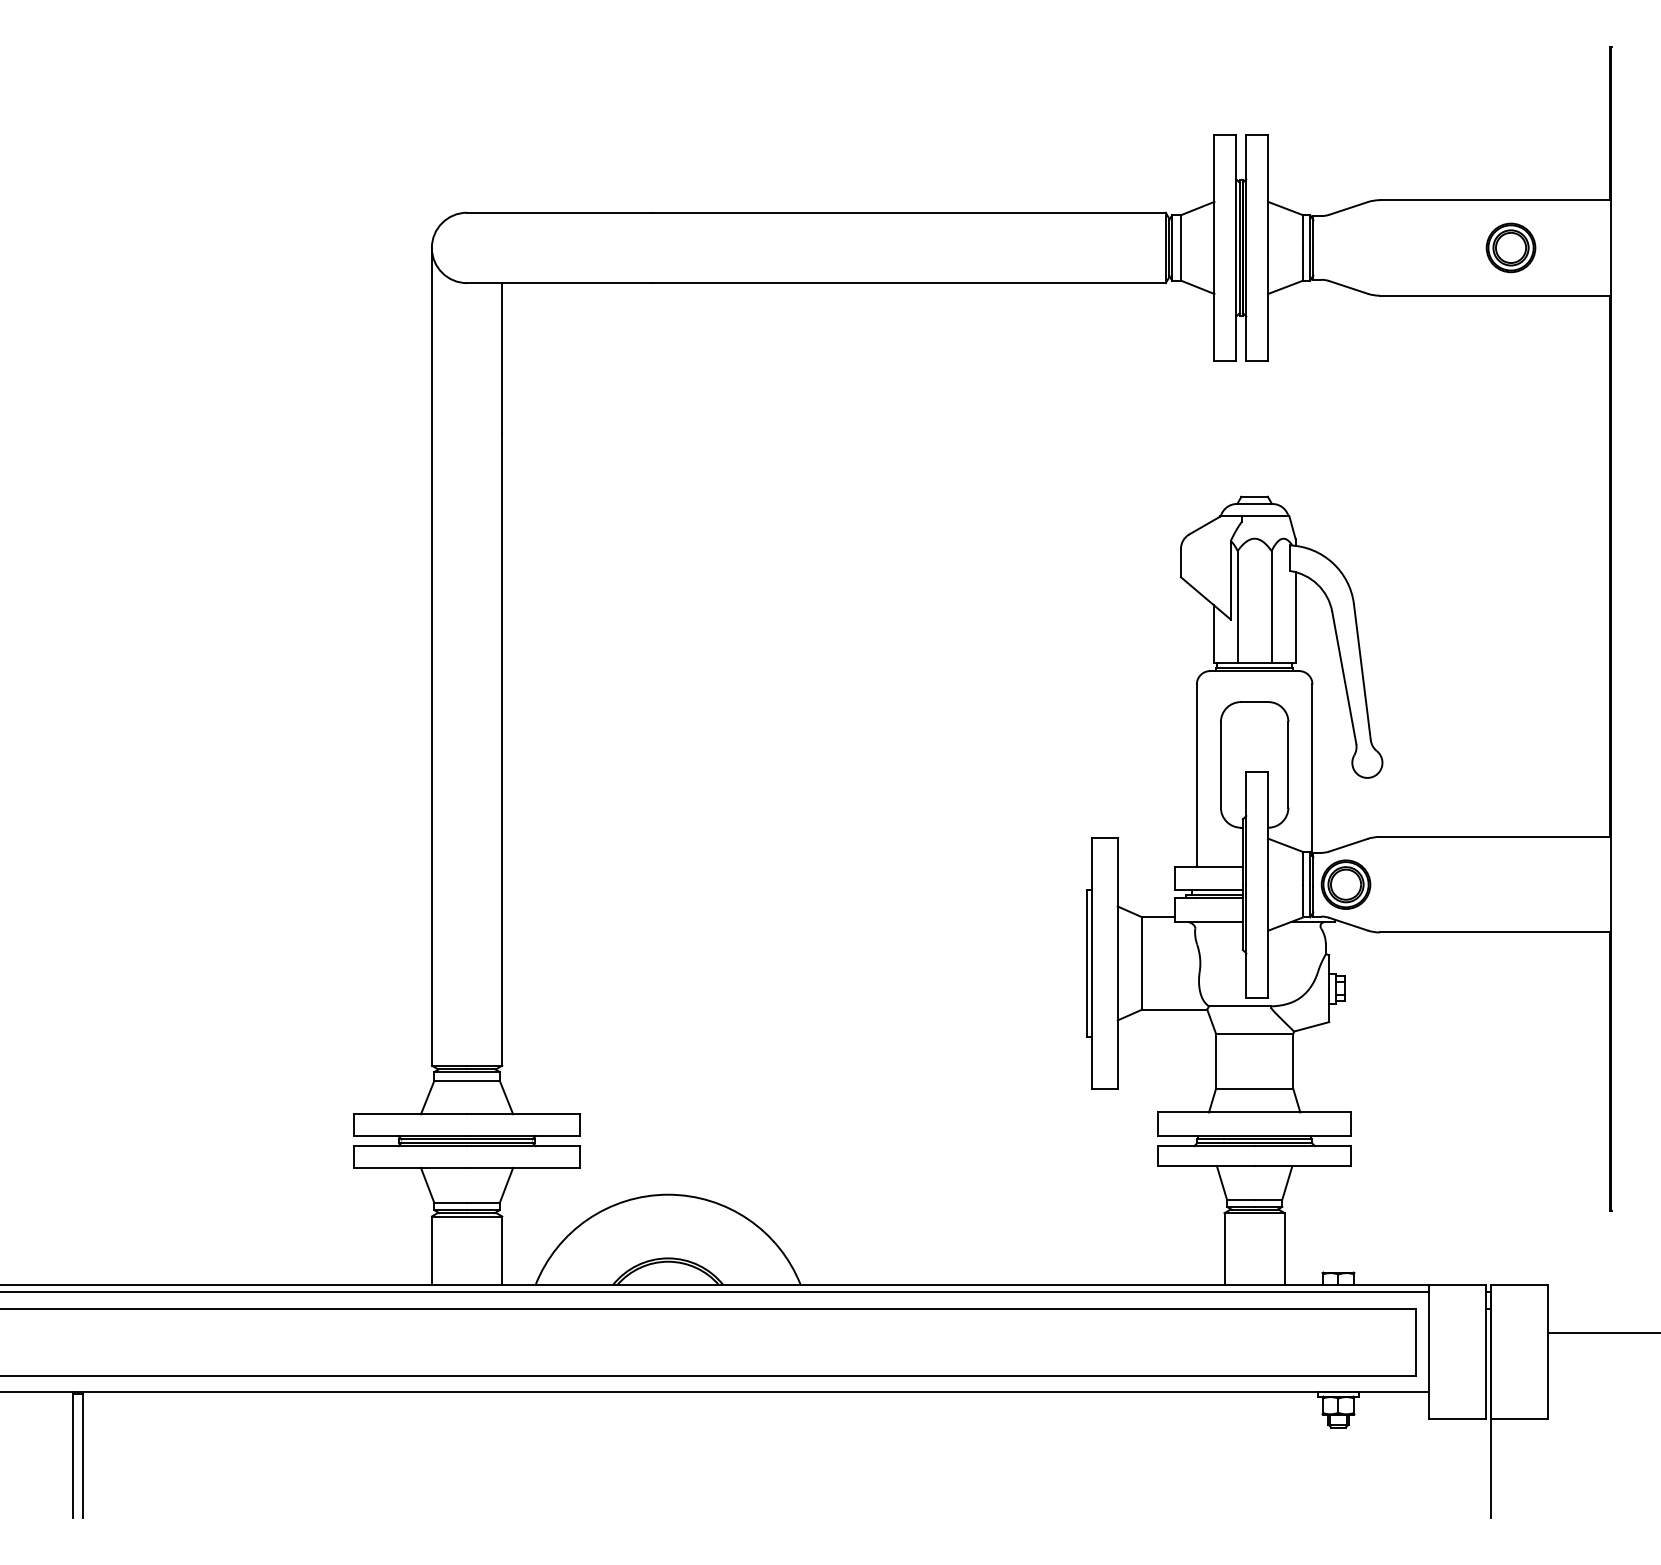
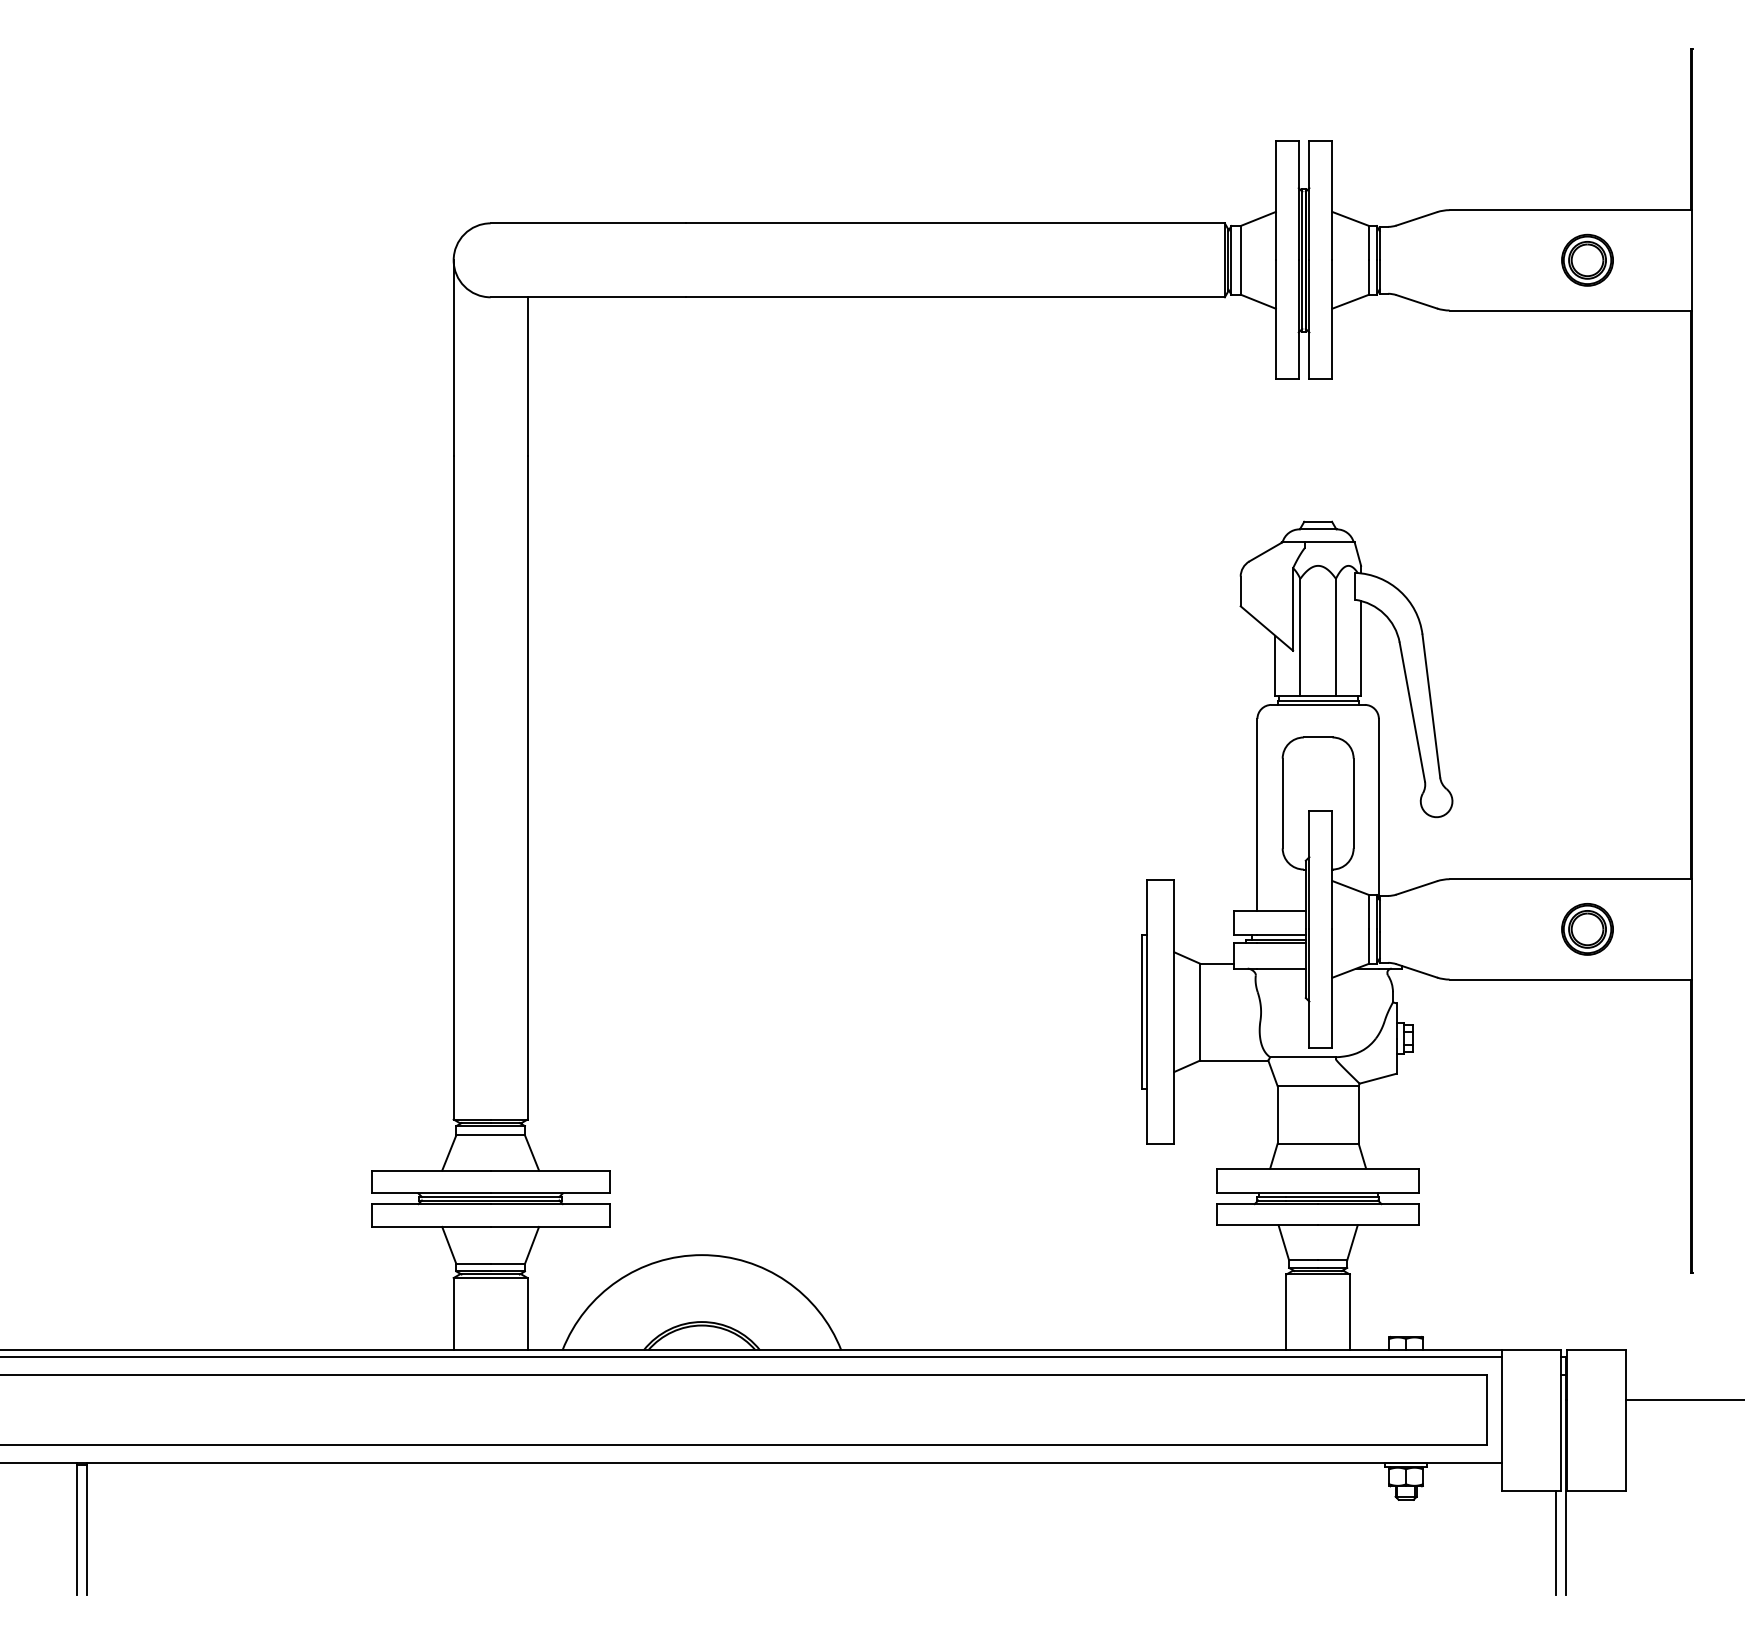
part: (1345, 884) -> (1586, 929), moved
line: (1480, 1468) -> (1555, 1542), added

